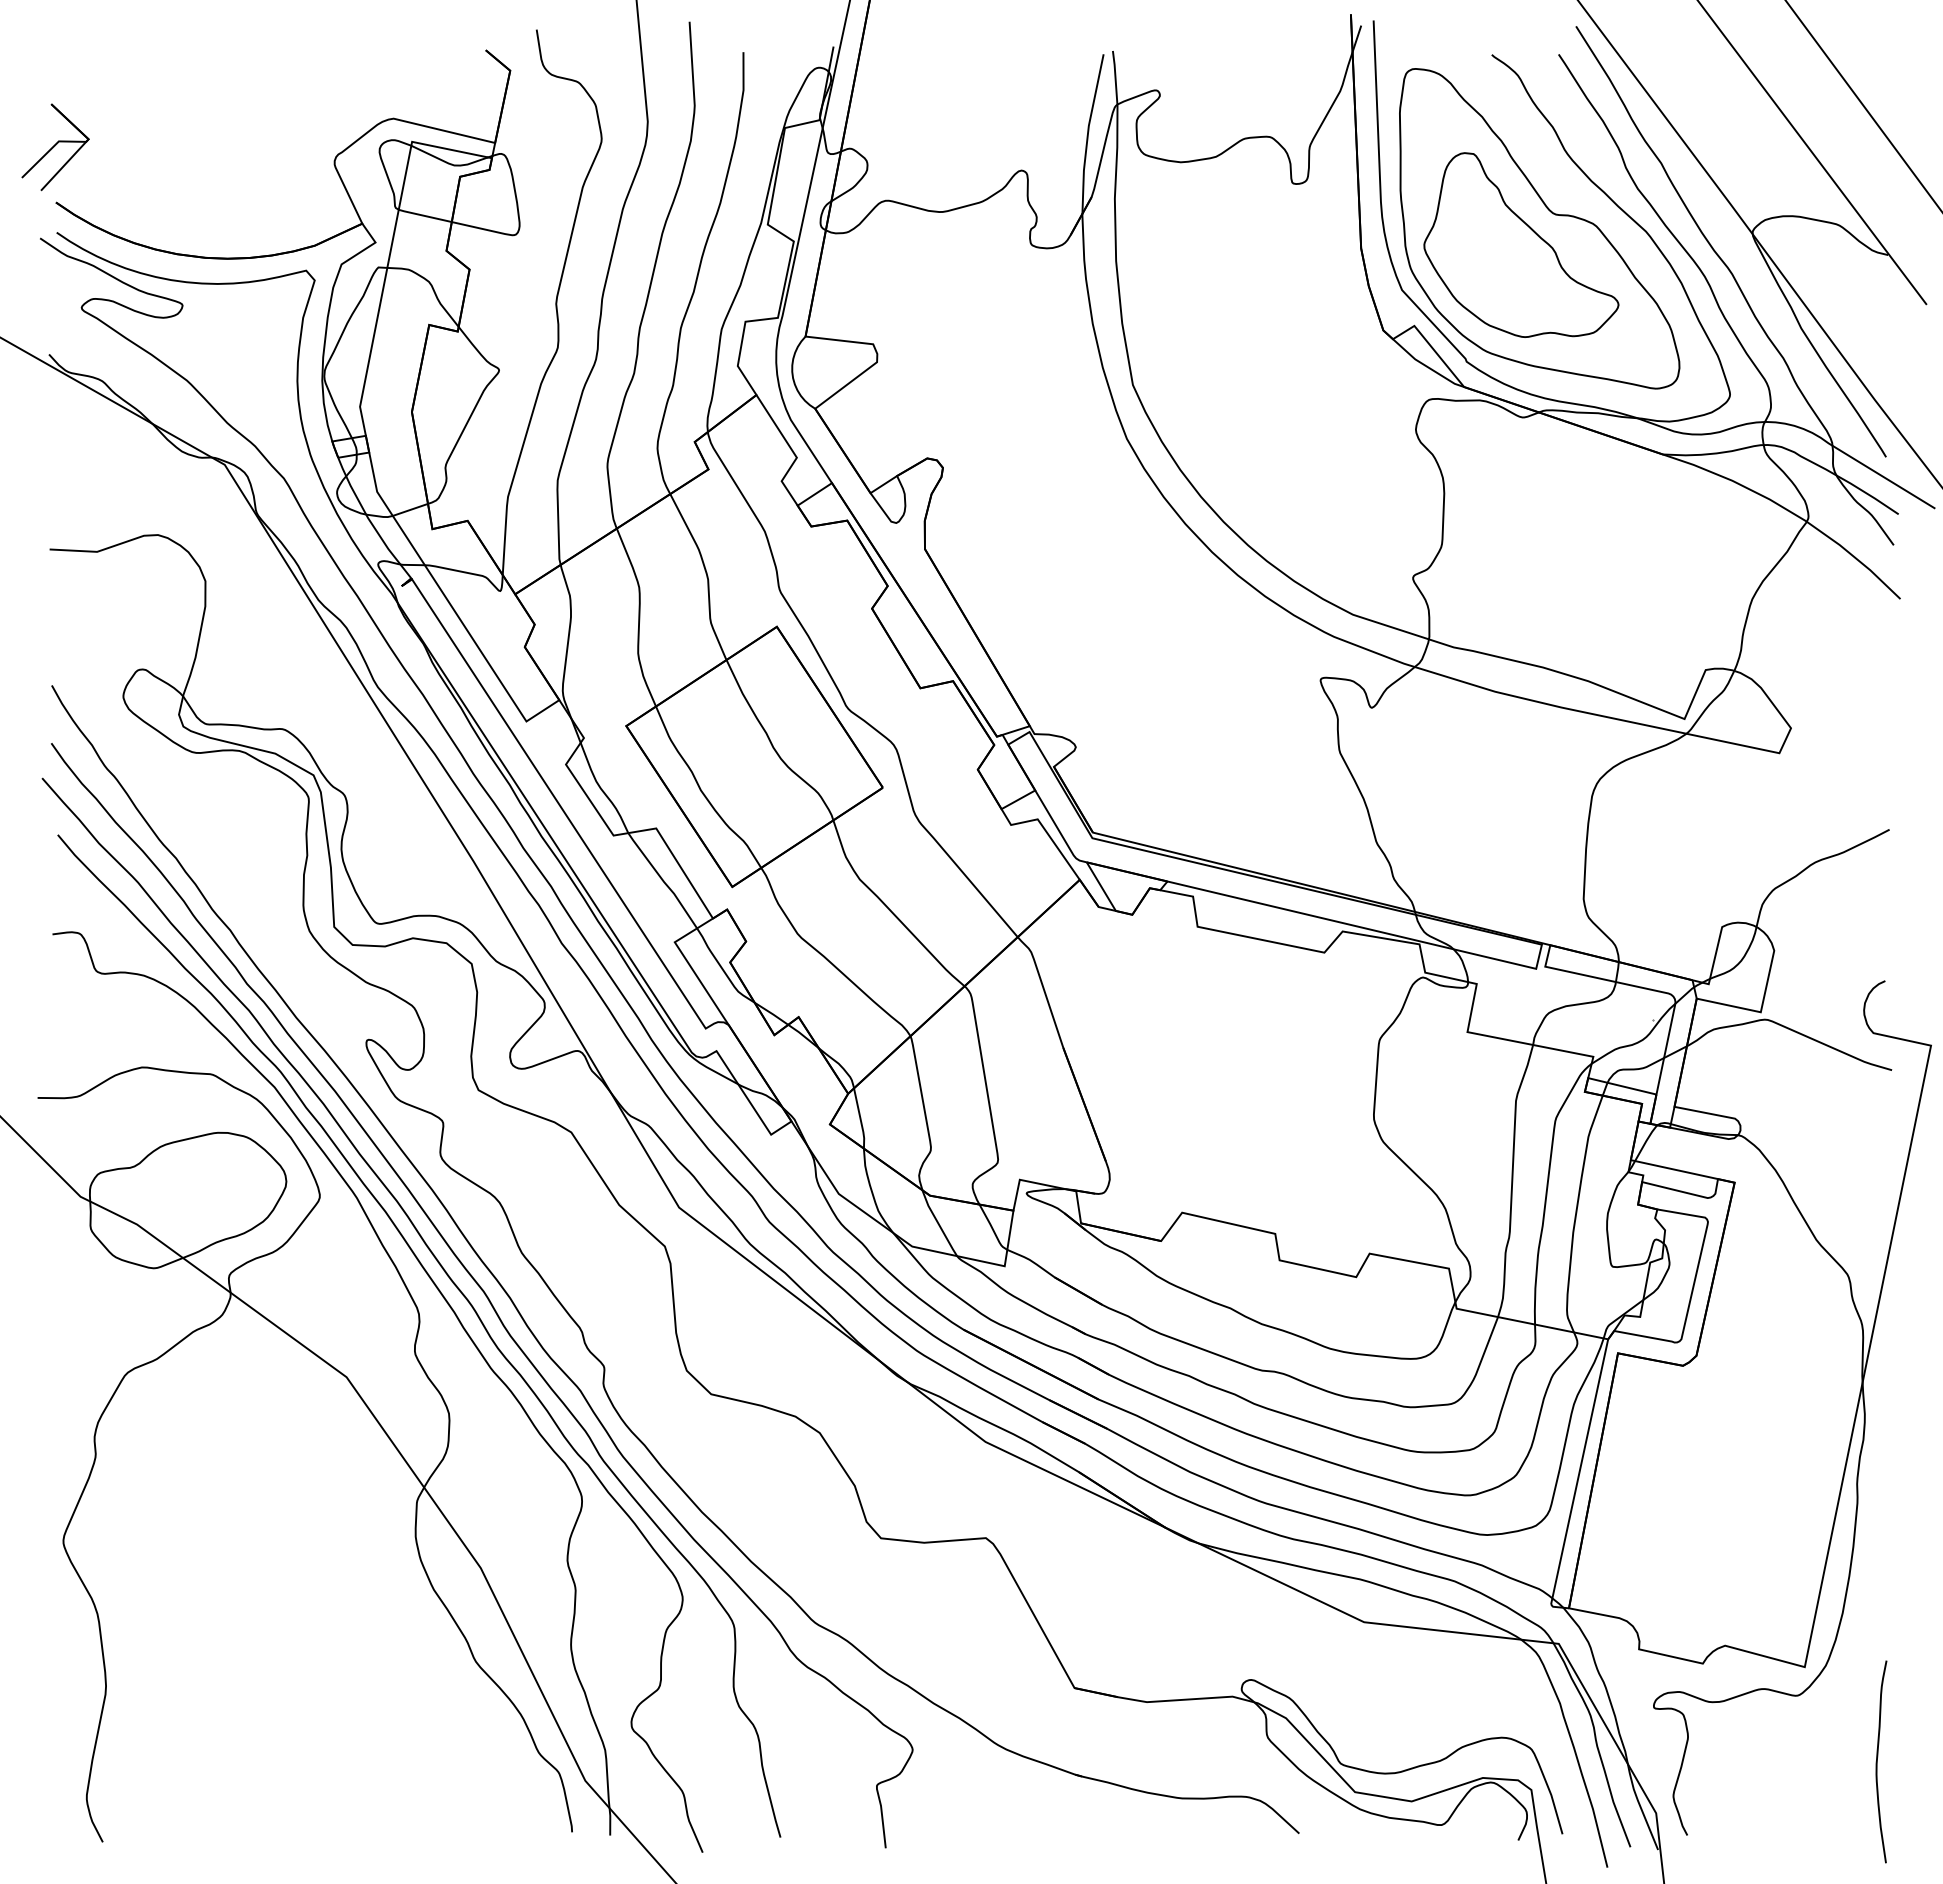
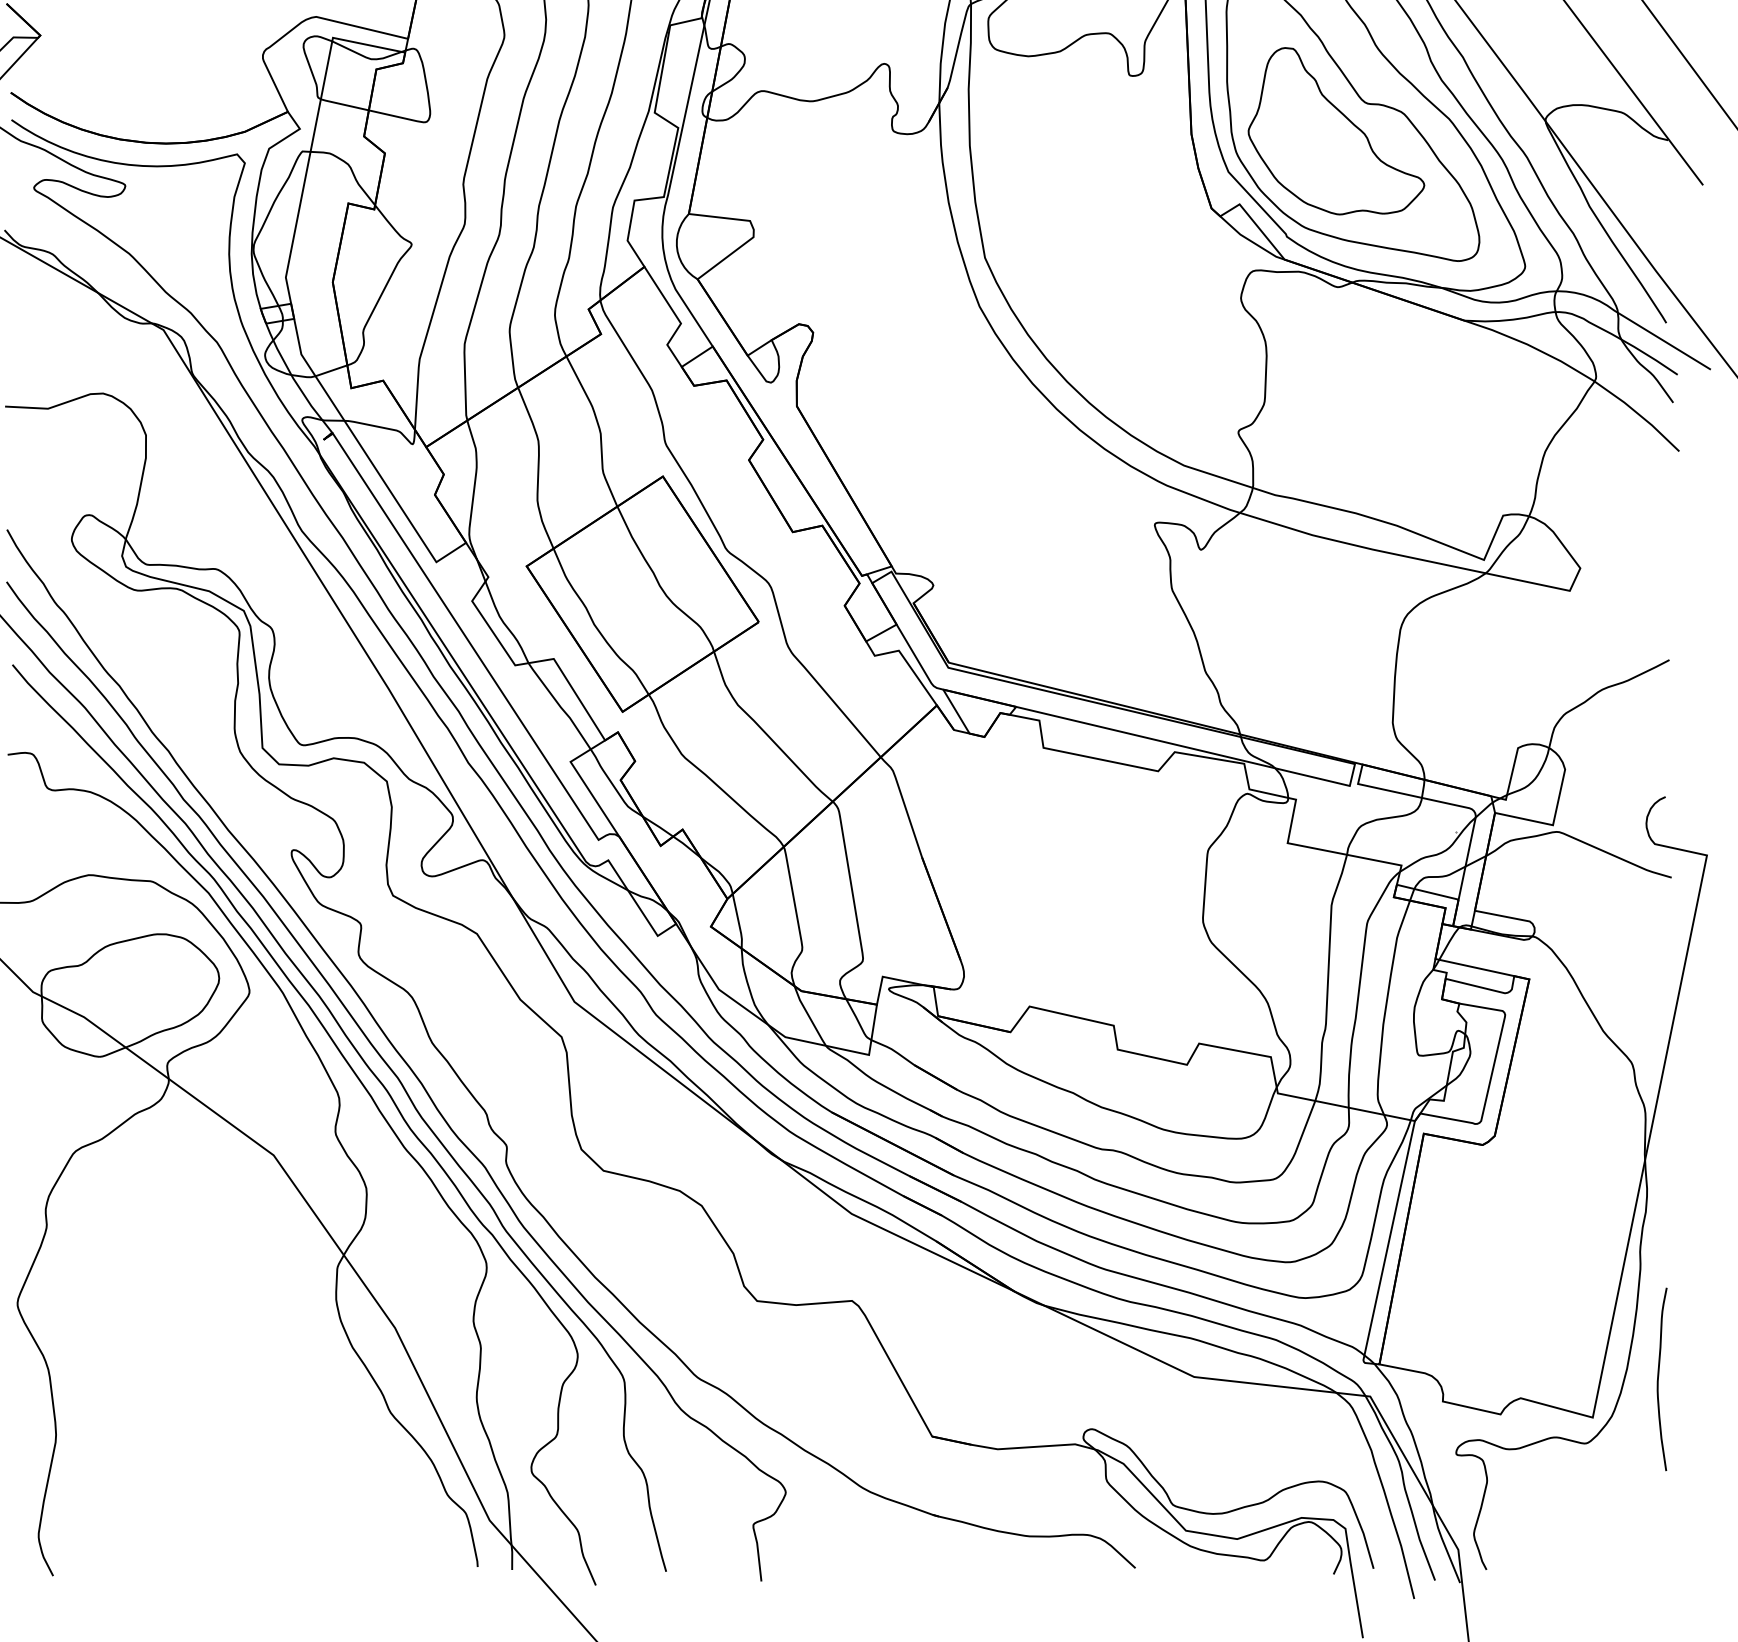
curve: (1877, 1761) -> (1658, 1379), moved

